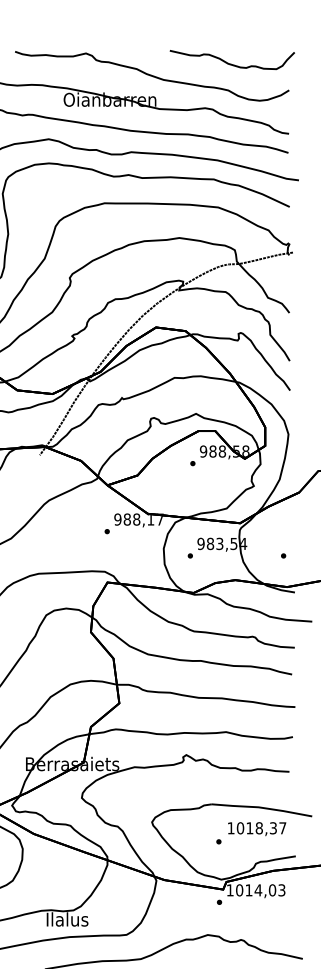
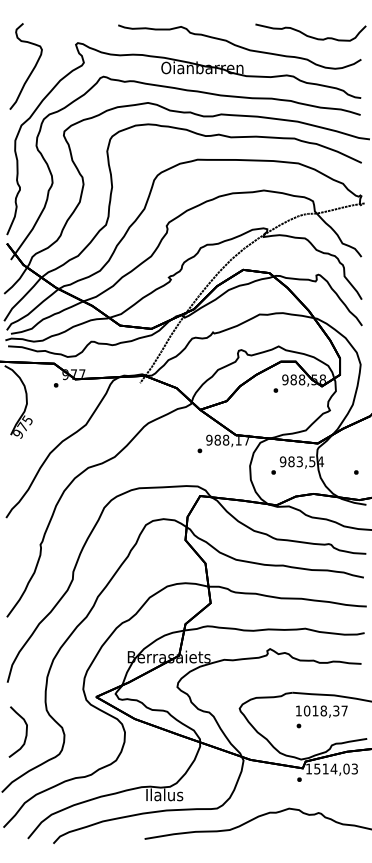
text: (256, 828) -> (321, 711), moved
text: (239, 889) -> (317, 768), 1014,03 -> 1514,03

